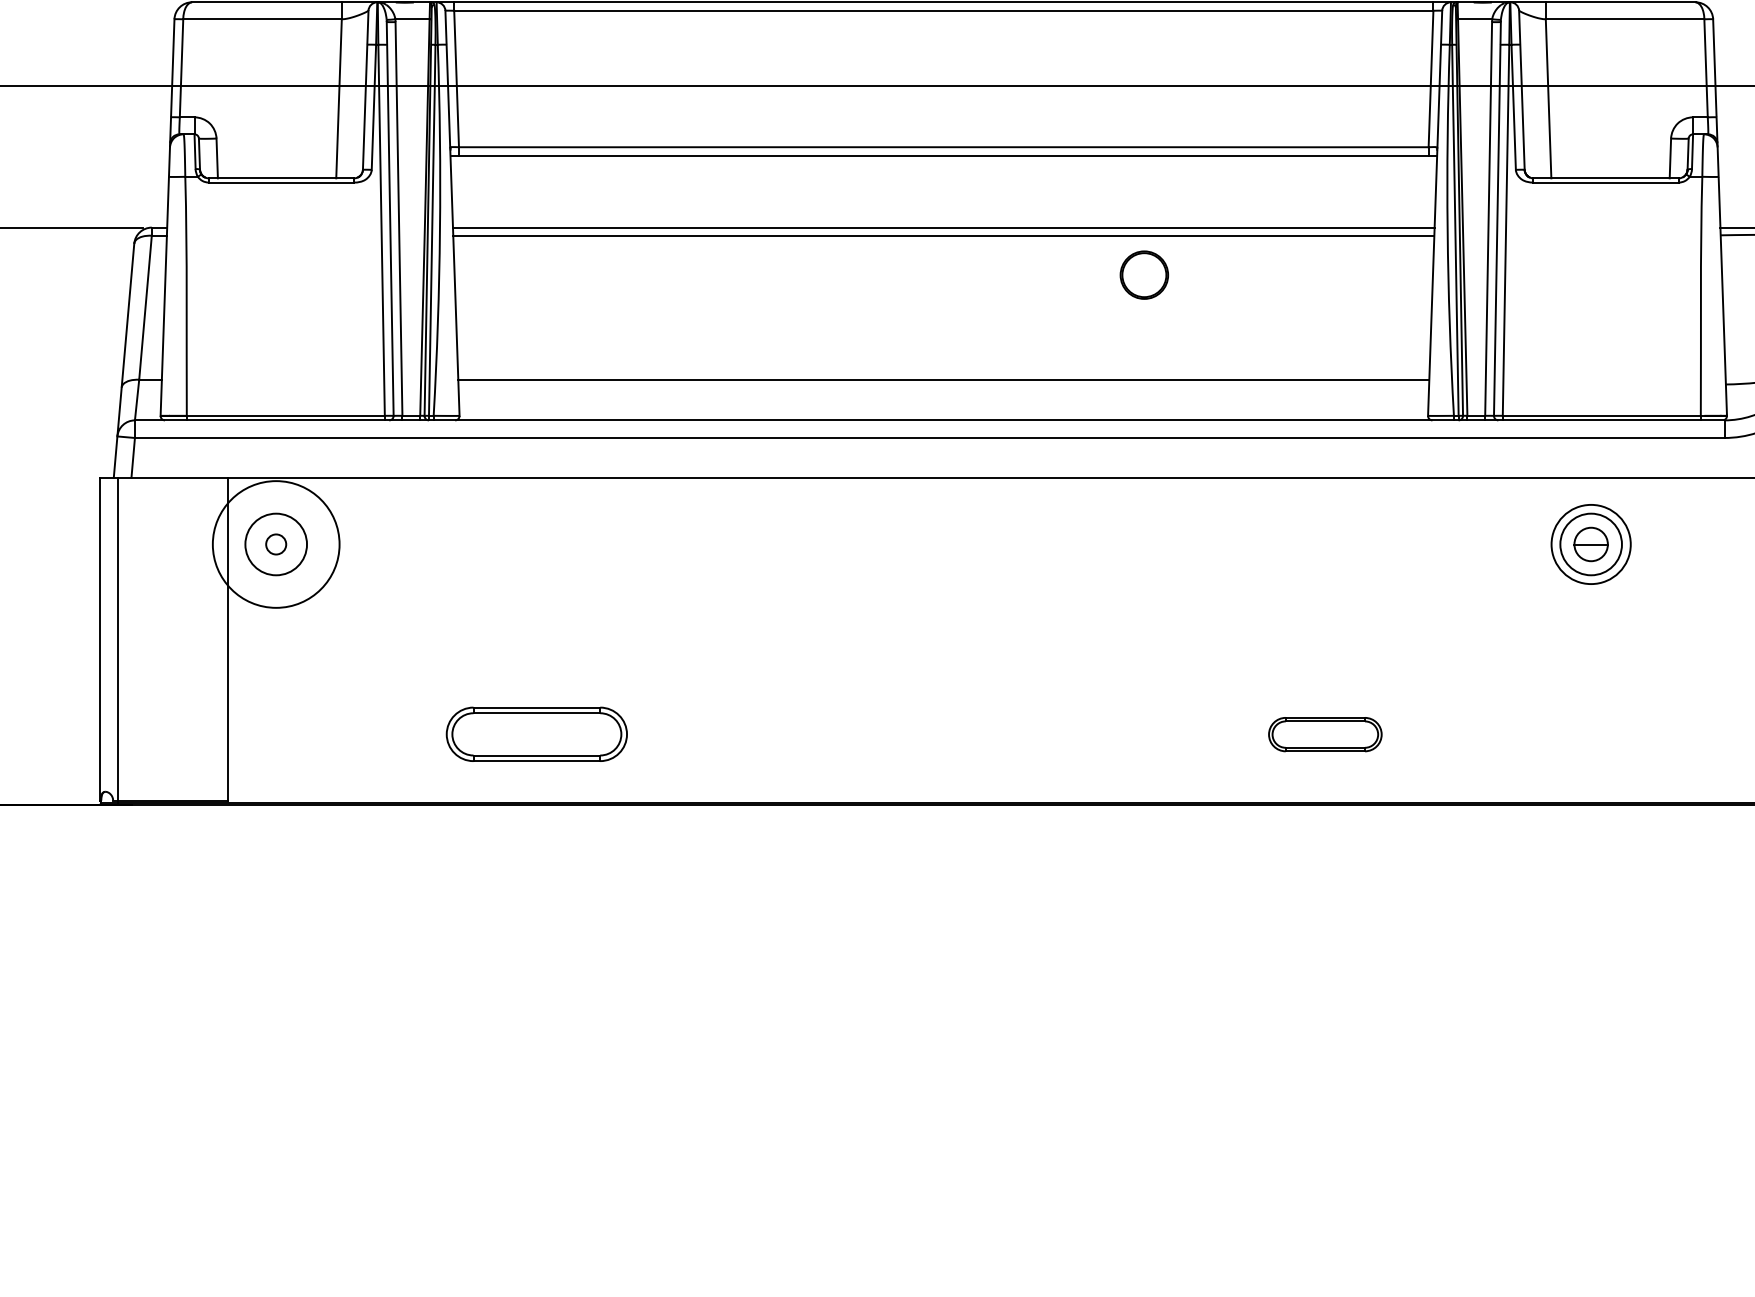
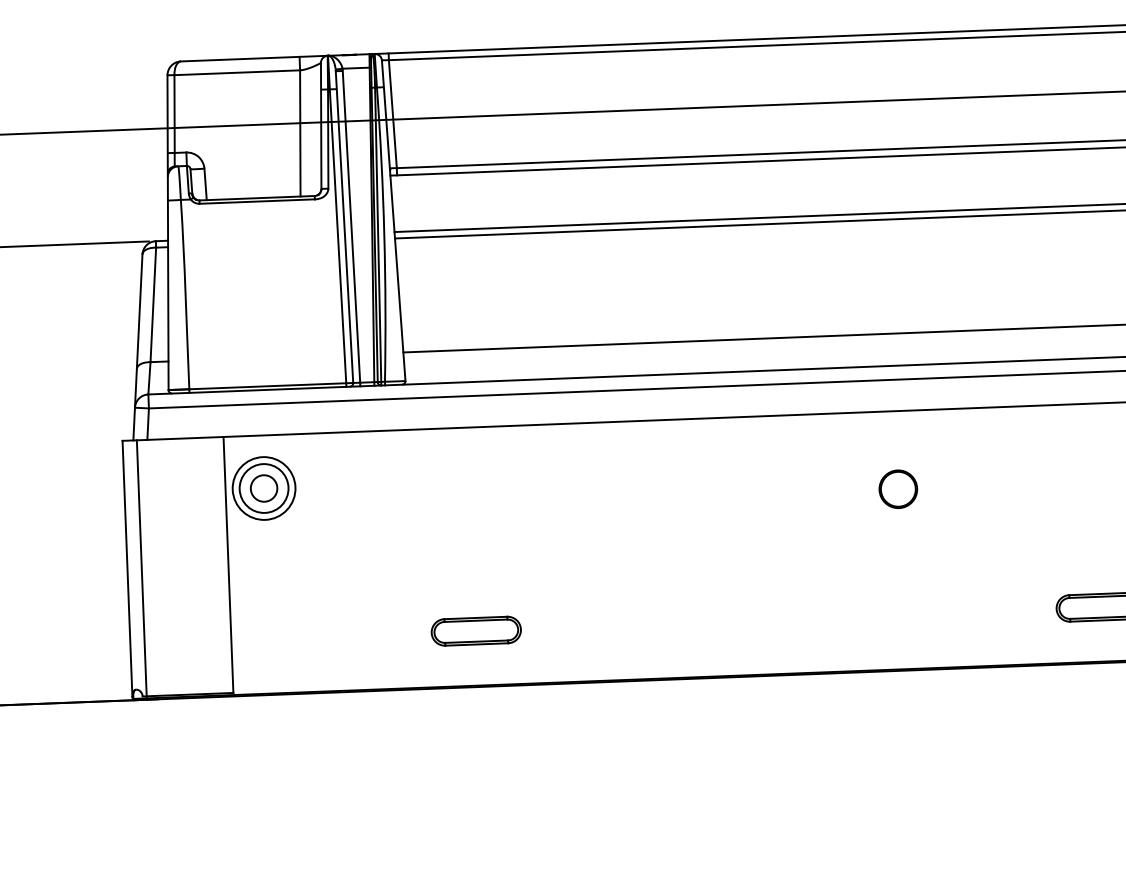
part: (1143, 274) -> (897, 488), moved
circle: (275, 544) -> (263, 488), size x0.62
circle: (275, 544) -> (263, 488), size x1.67
part: (536, 734) -> (476, 631), size x0.62

